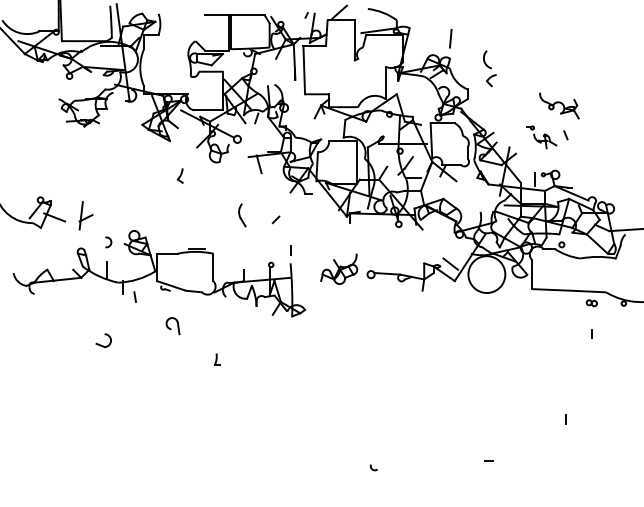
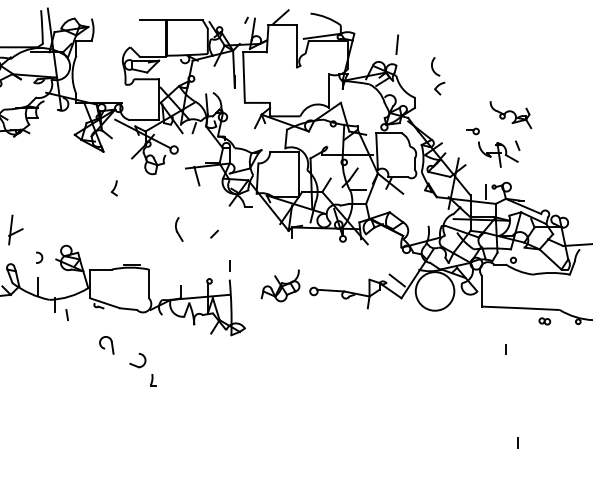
part: (541, 137) -> (492, 148), size x1.67
line: (591, 333) -> (505, 348), moved
part: (103, 340) -> (137, 360), moved

